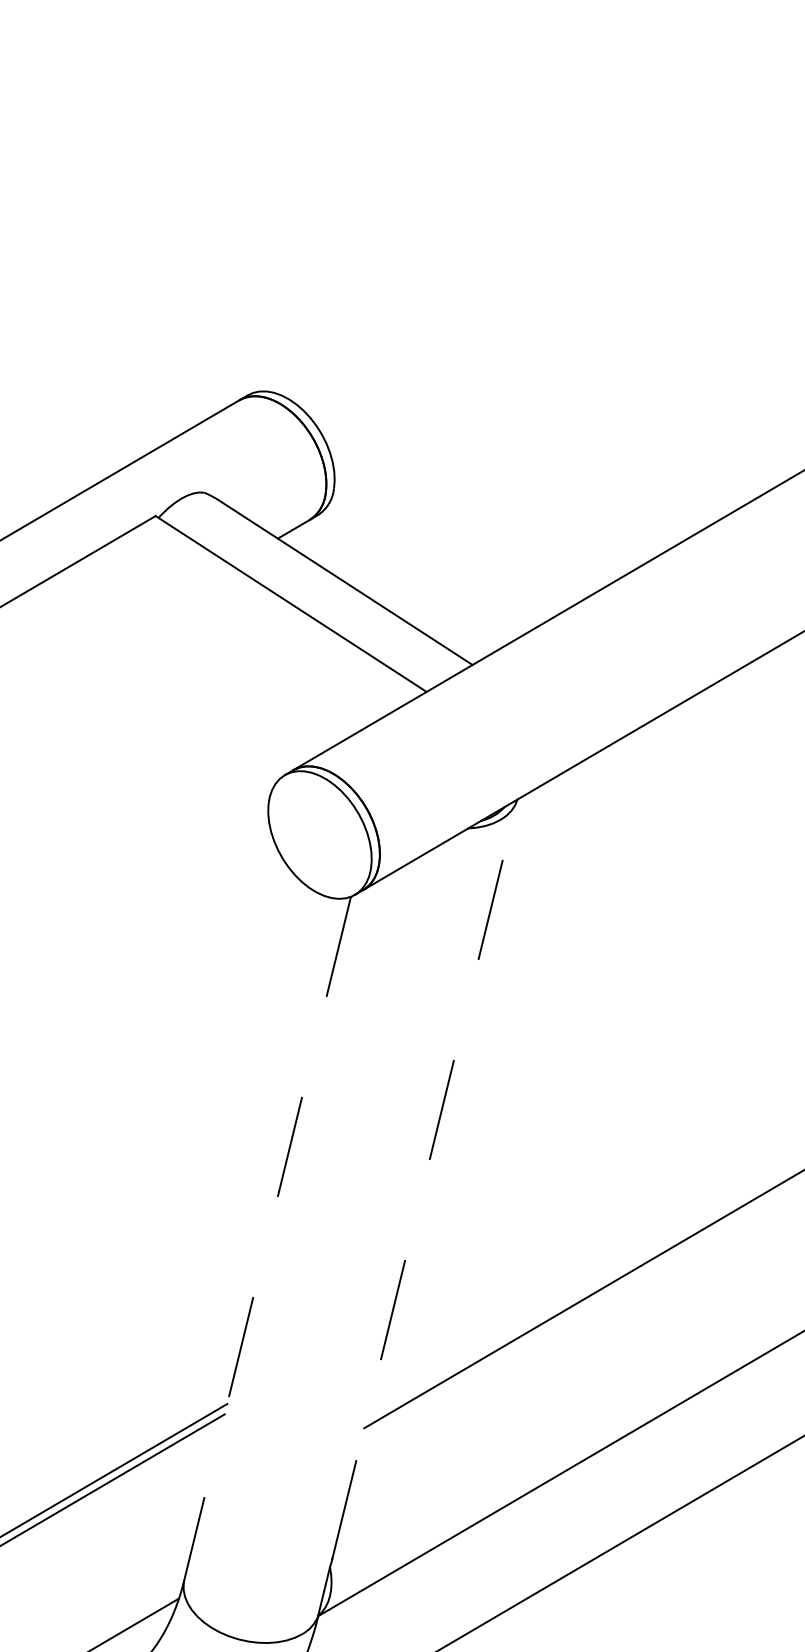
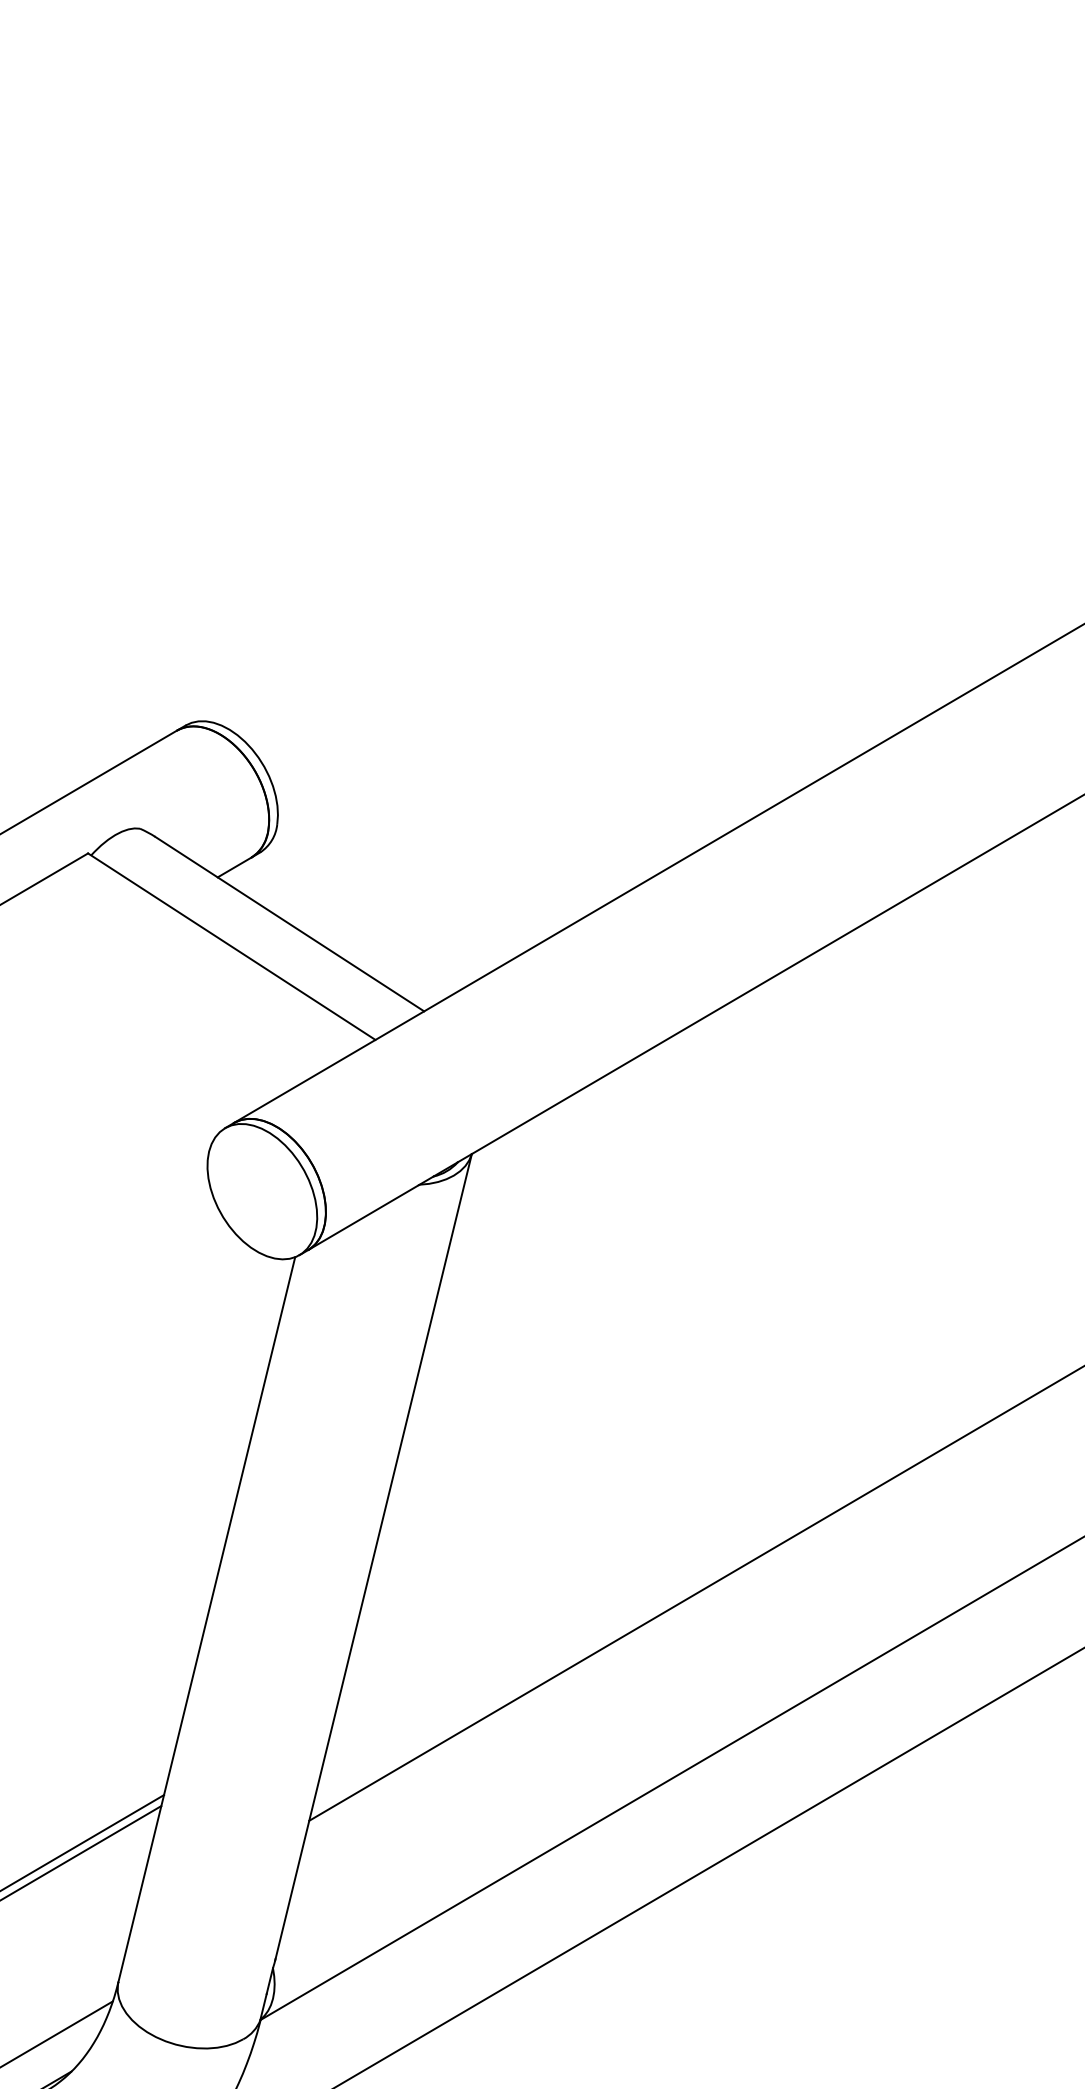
line: (424, 1179) -> (373, 1556), dashed -> solid
line: (267, 1238) -> (206, 1619), dashed -> solid

